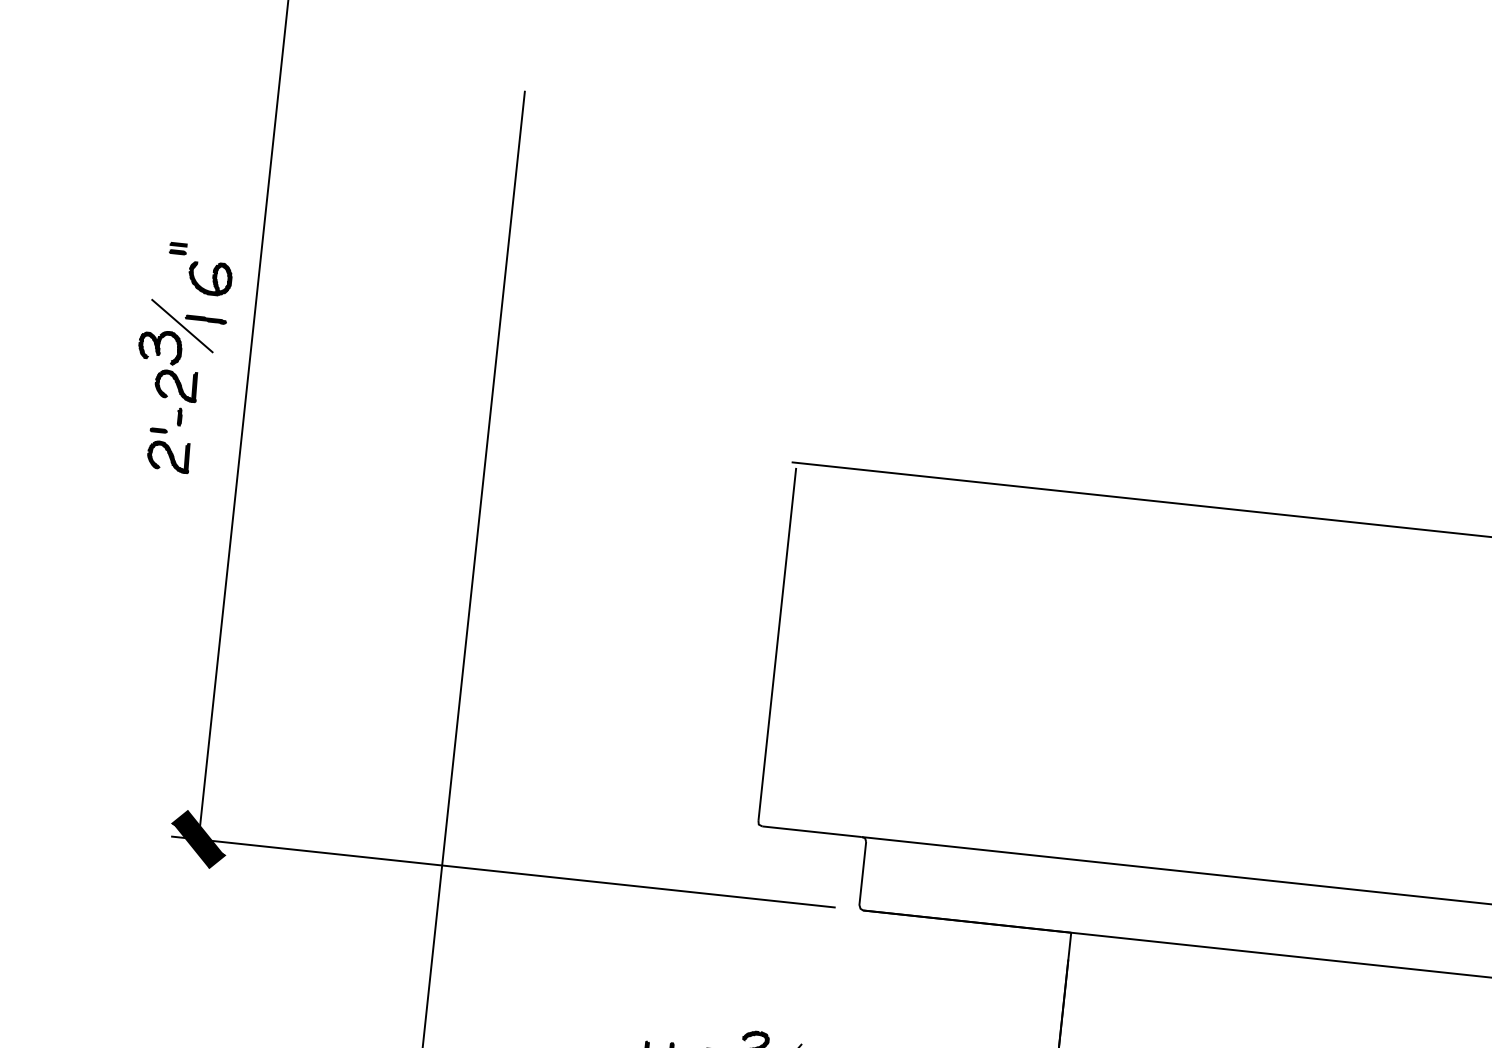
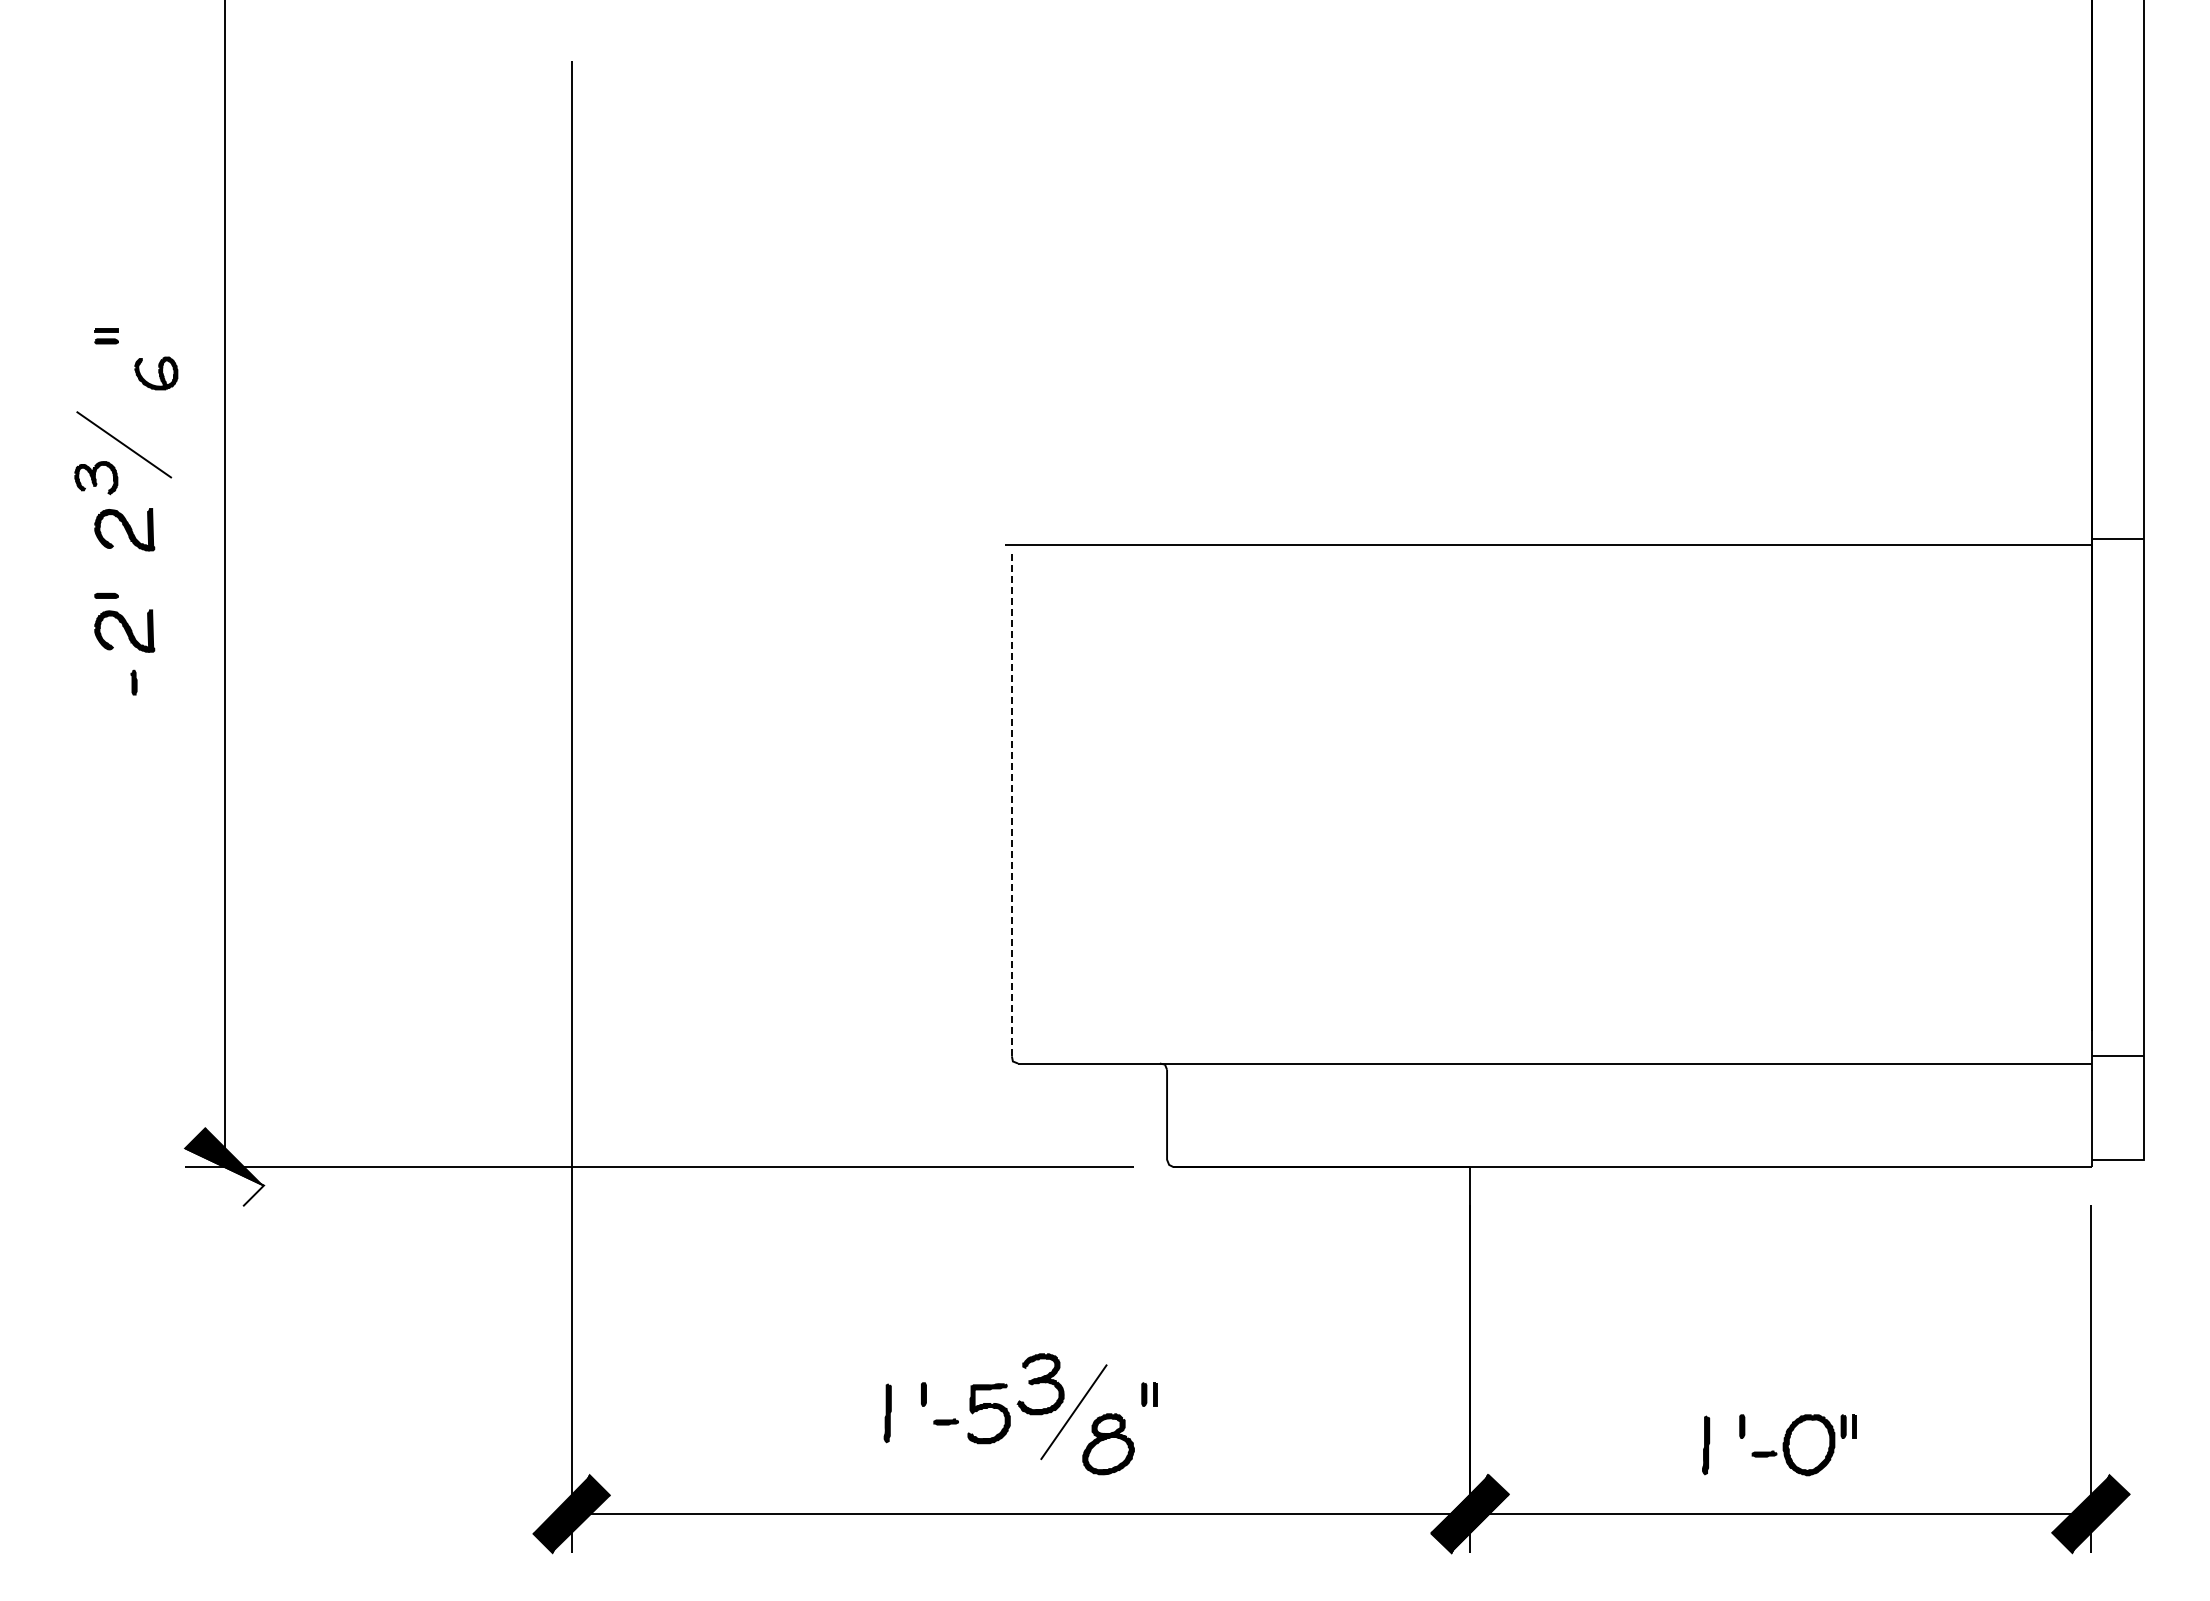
part: (210, 278) -> (156, 373), size x0.7
part: (205, 319) -> (156, 432), removed
part: (160, 346) -> (96, 477), size x0.7
part: (179, 416) -> (133, 682), moved
line: (777, 644) -> (1011, 804), solid -> dashed
fill: (197, 846) -> (224, 1177), removed

